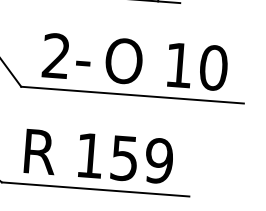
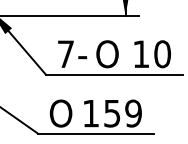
text: (55, 54) -> (65, 53), 2- -> 7-
text: (40, 151) -> (60, 113), R -> O

